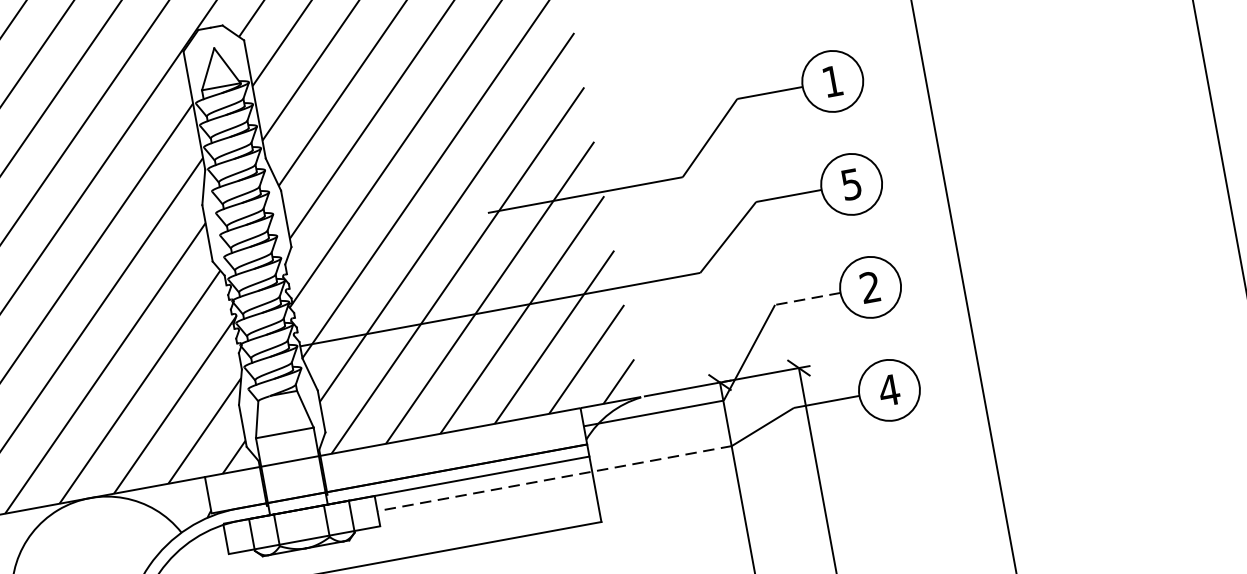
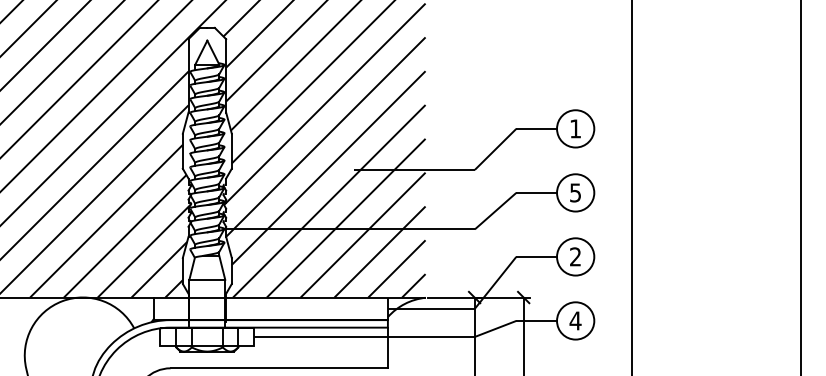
line: (807, 298) -> (536, 256), dashed -> solid
line: (554, 479) -> (364, 337), dashed -> solid

